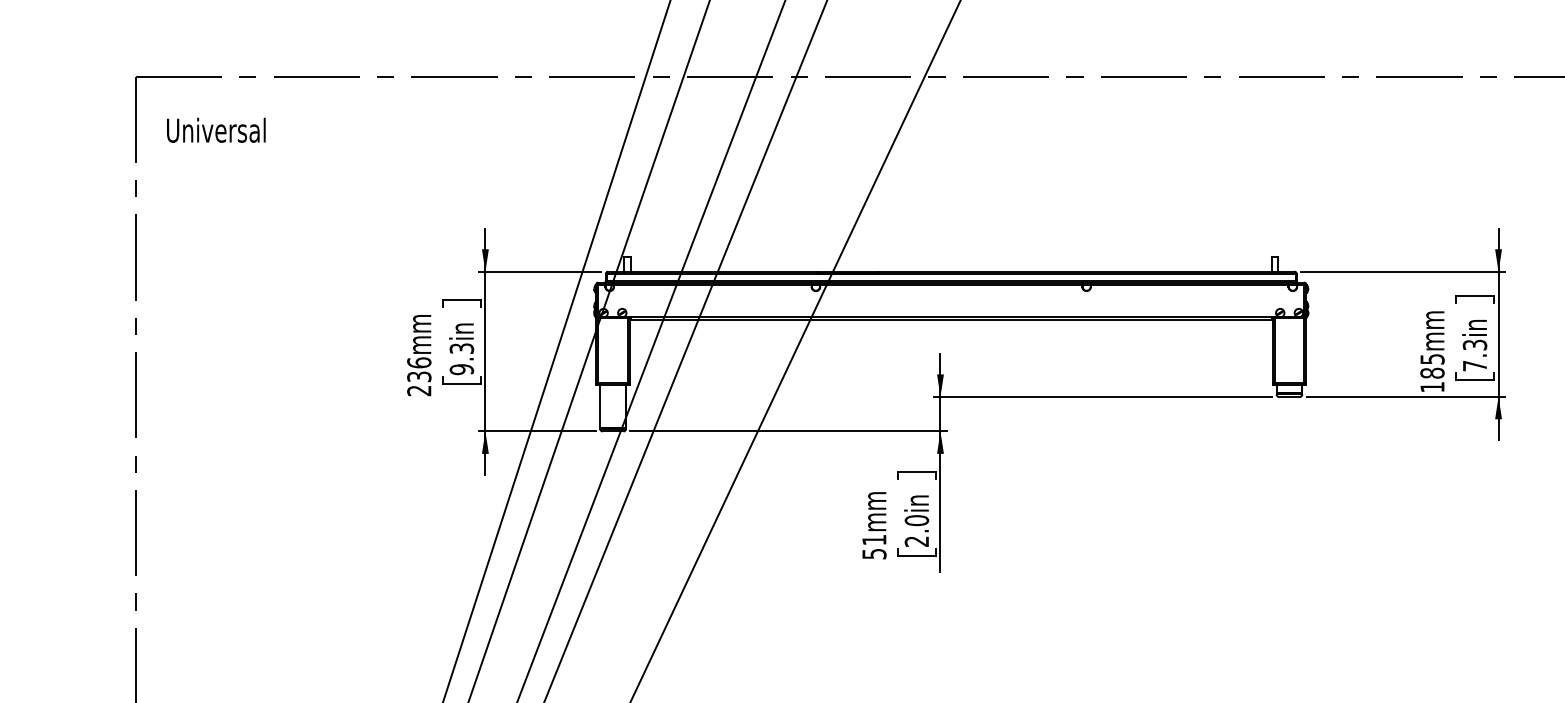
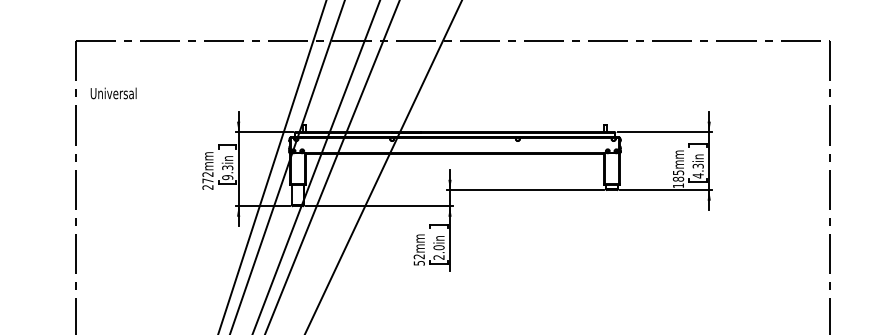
text: (215, 130) -> (113, 93), moved
text: (1473, 365) -> (697, 175), 7.3in -> 4.3in
text: (418, 369) -> (207, 177), 236mm -> 272mm
text: (872, 539) -> (418, 256), 51mm -> 52mm

